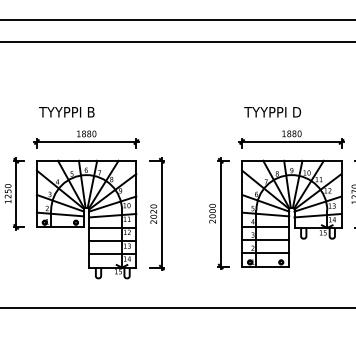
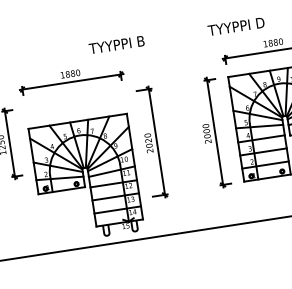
text: (66, 112) -> (116, 45), moved
text: (272, 112) -> (236, 26), moved
part: (86, 219) -> (86, 179), moved

